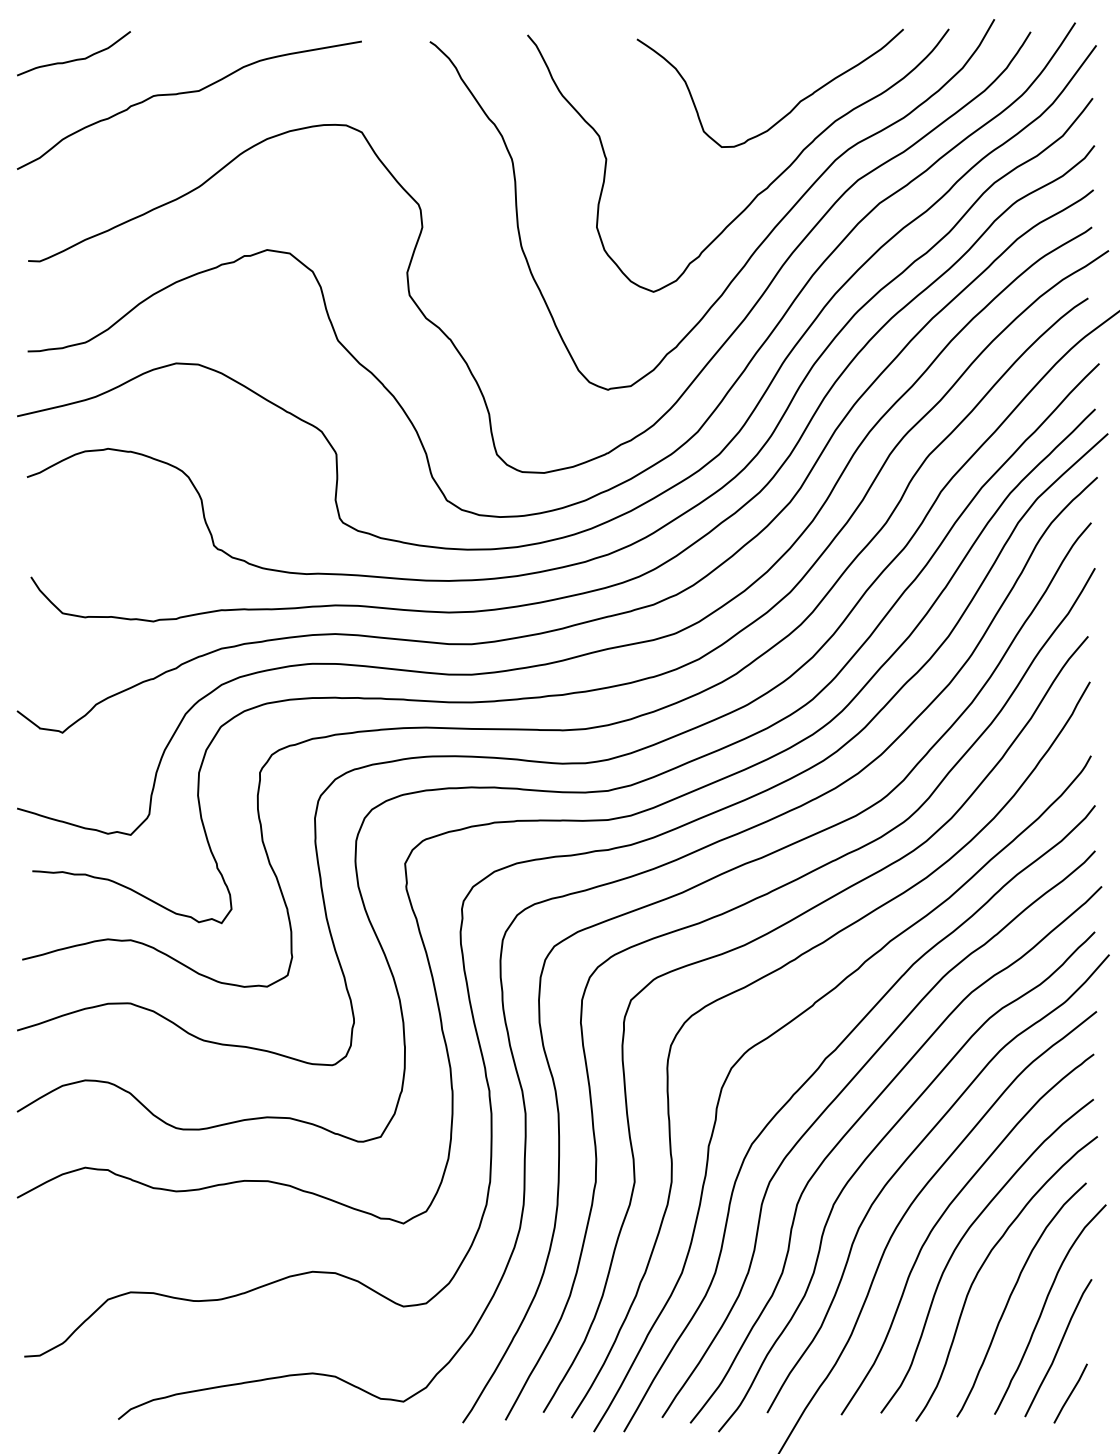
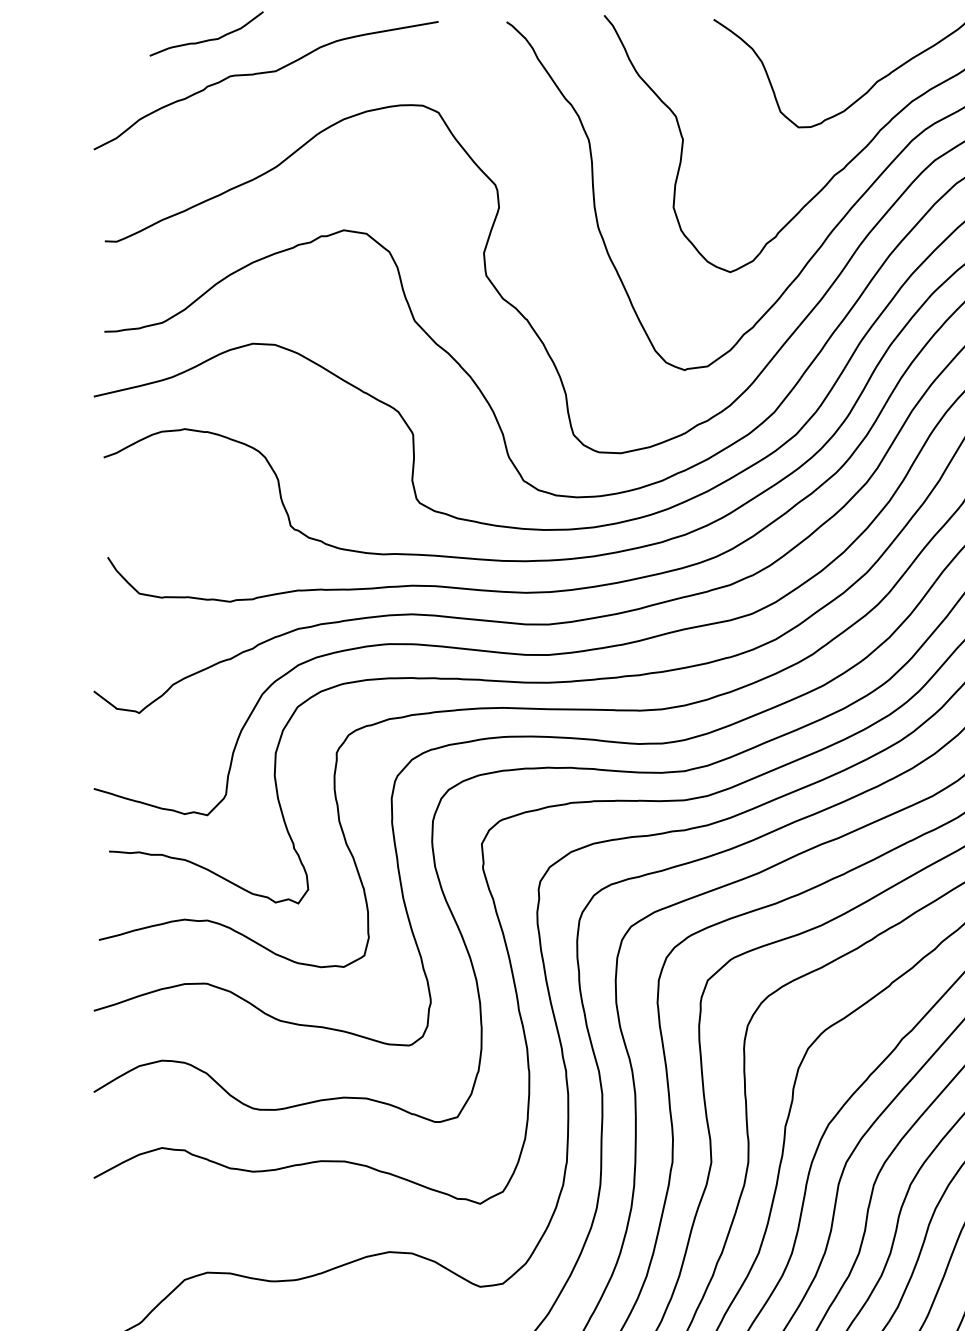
curve: (73, 59) -> (206, 39), moved

